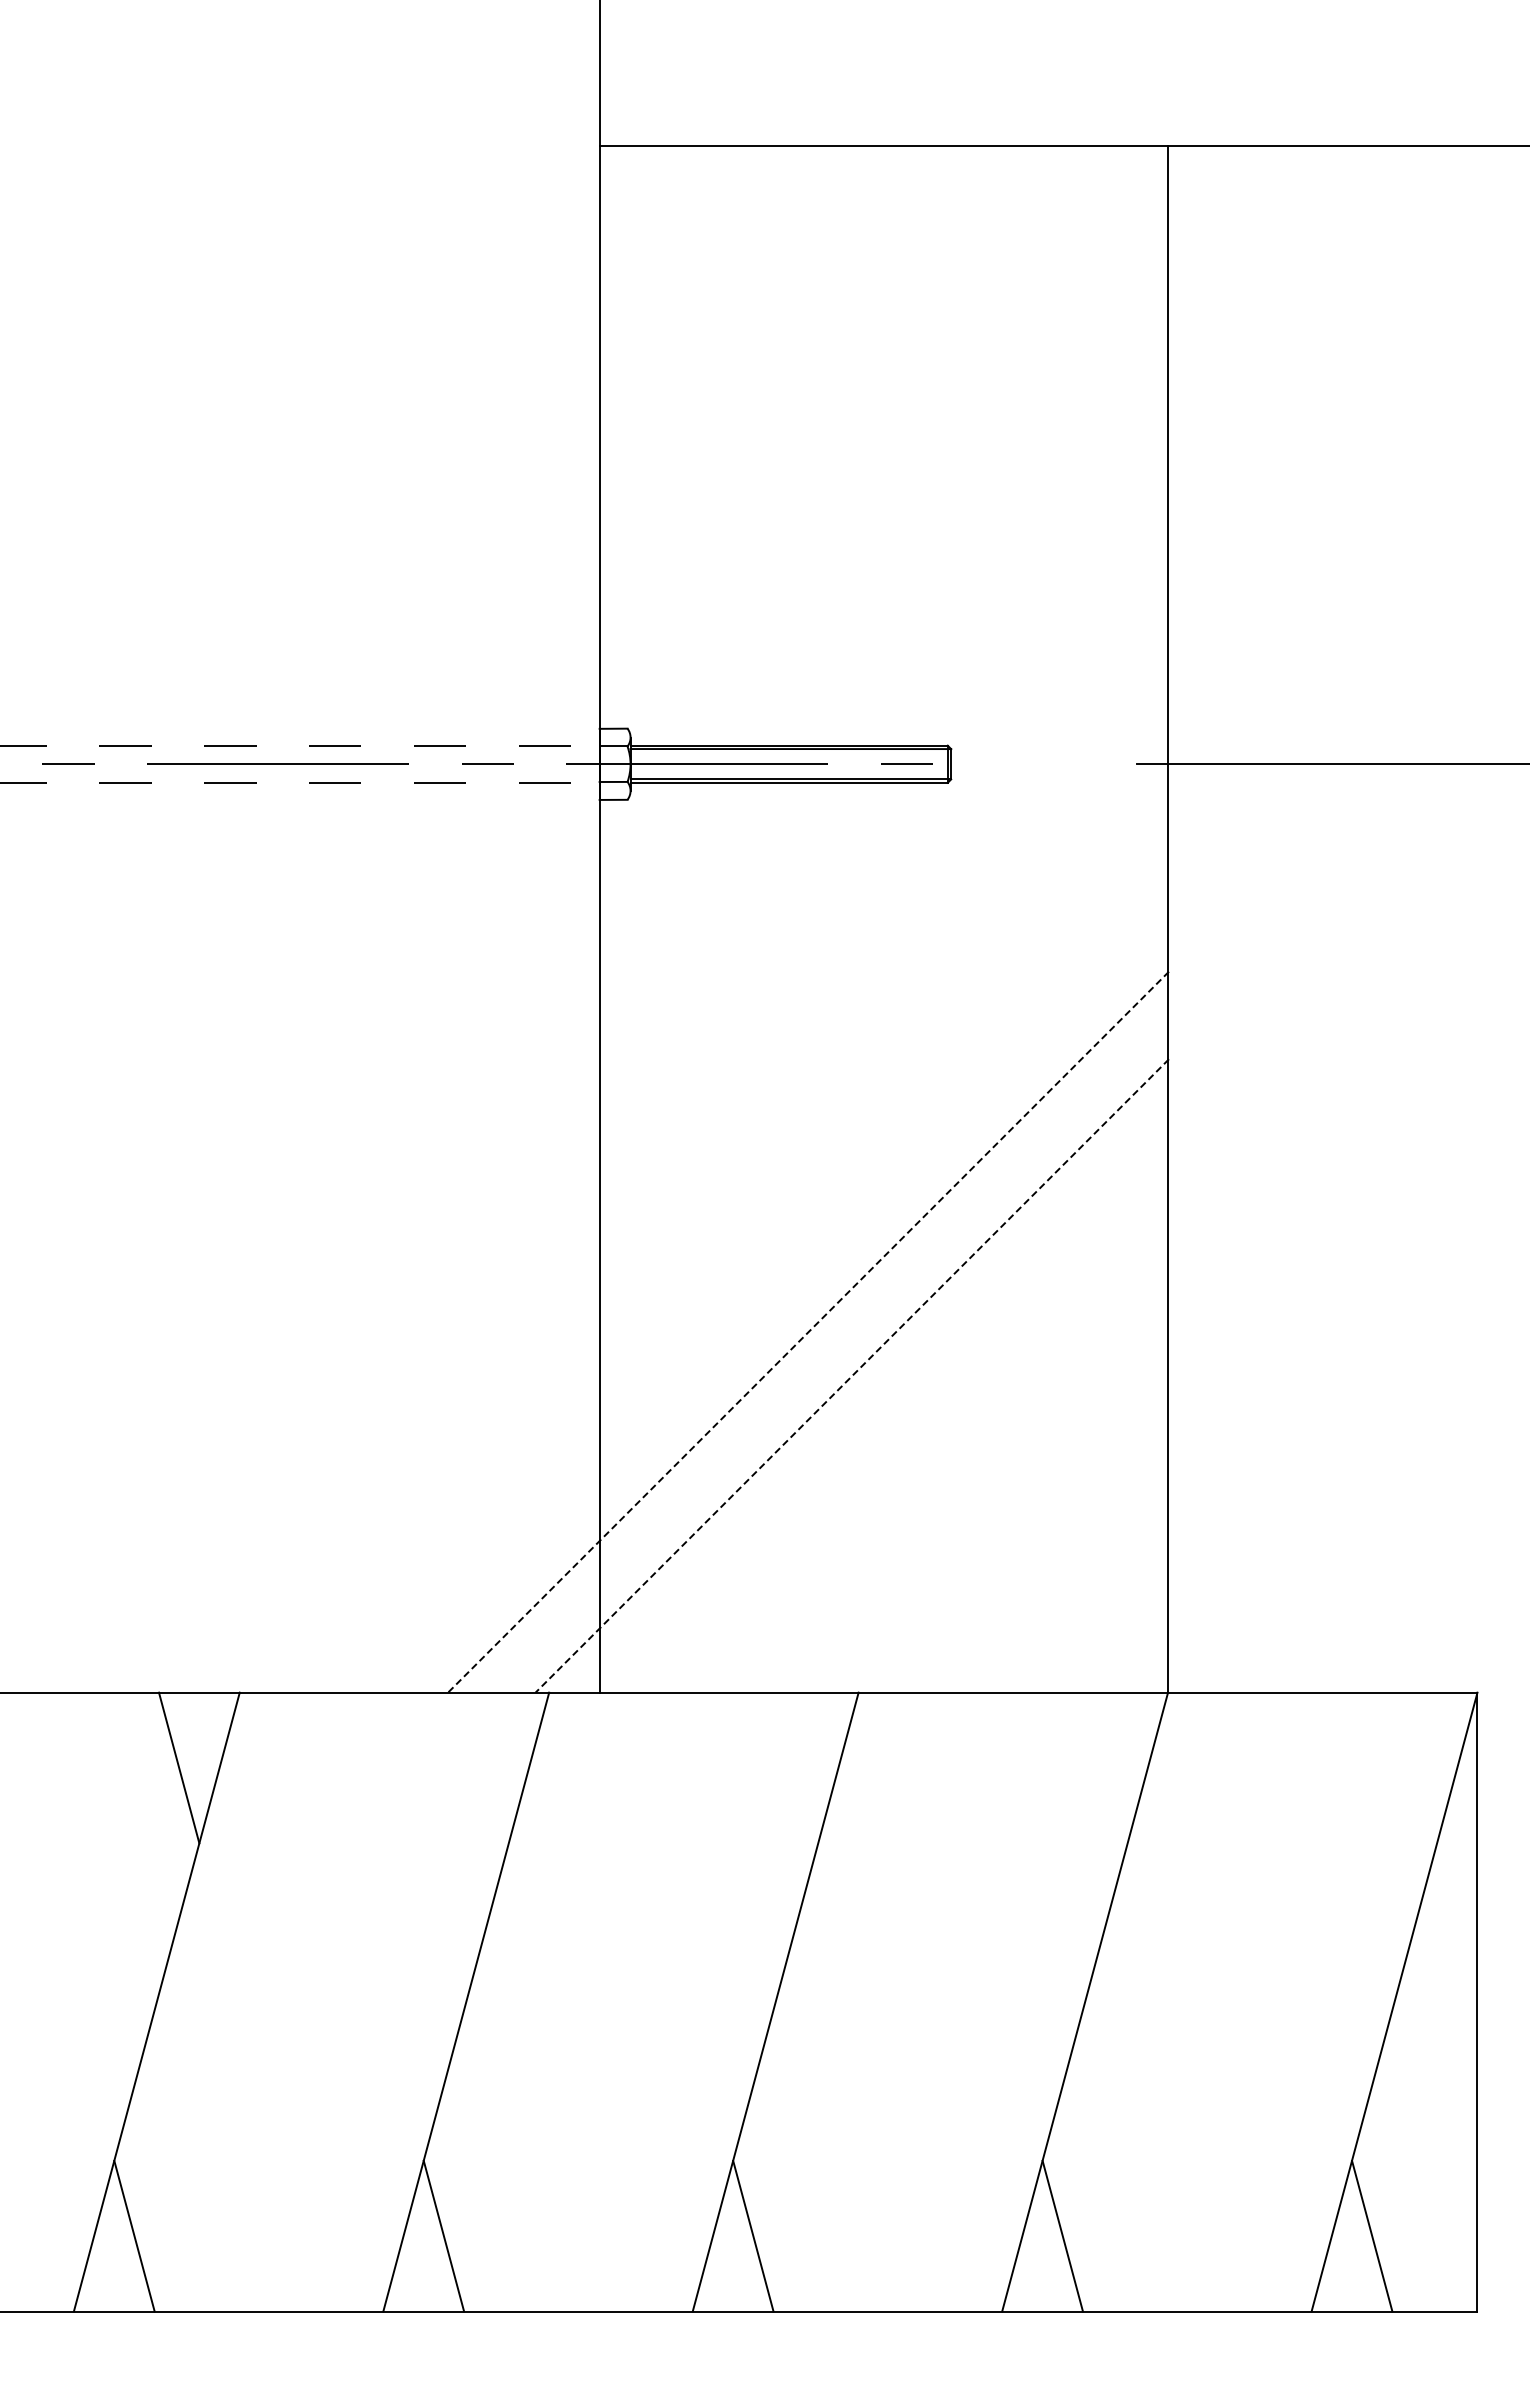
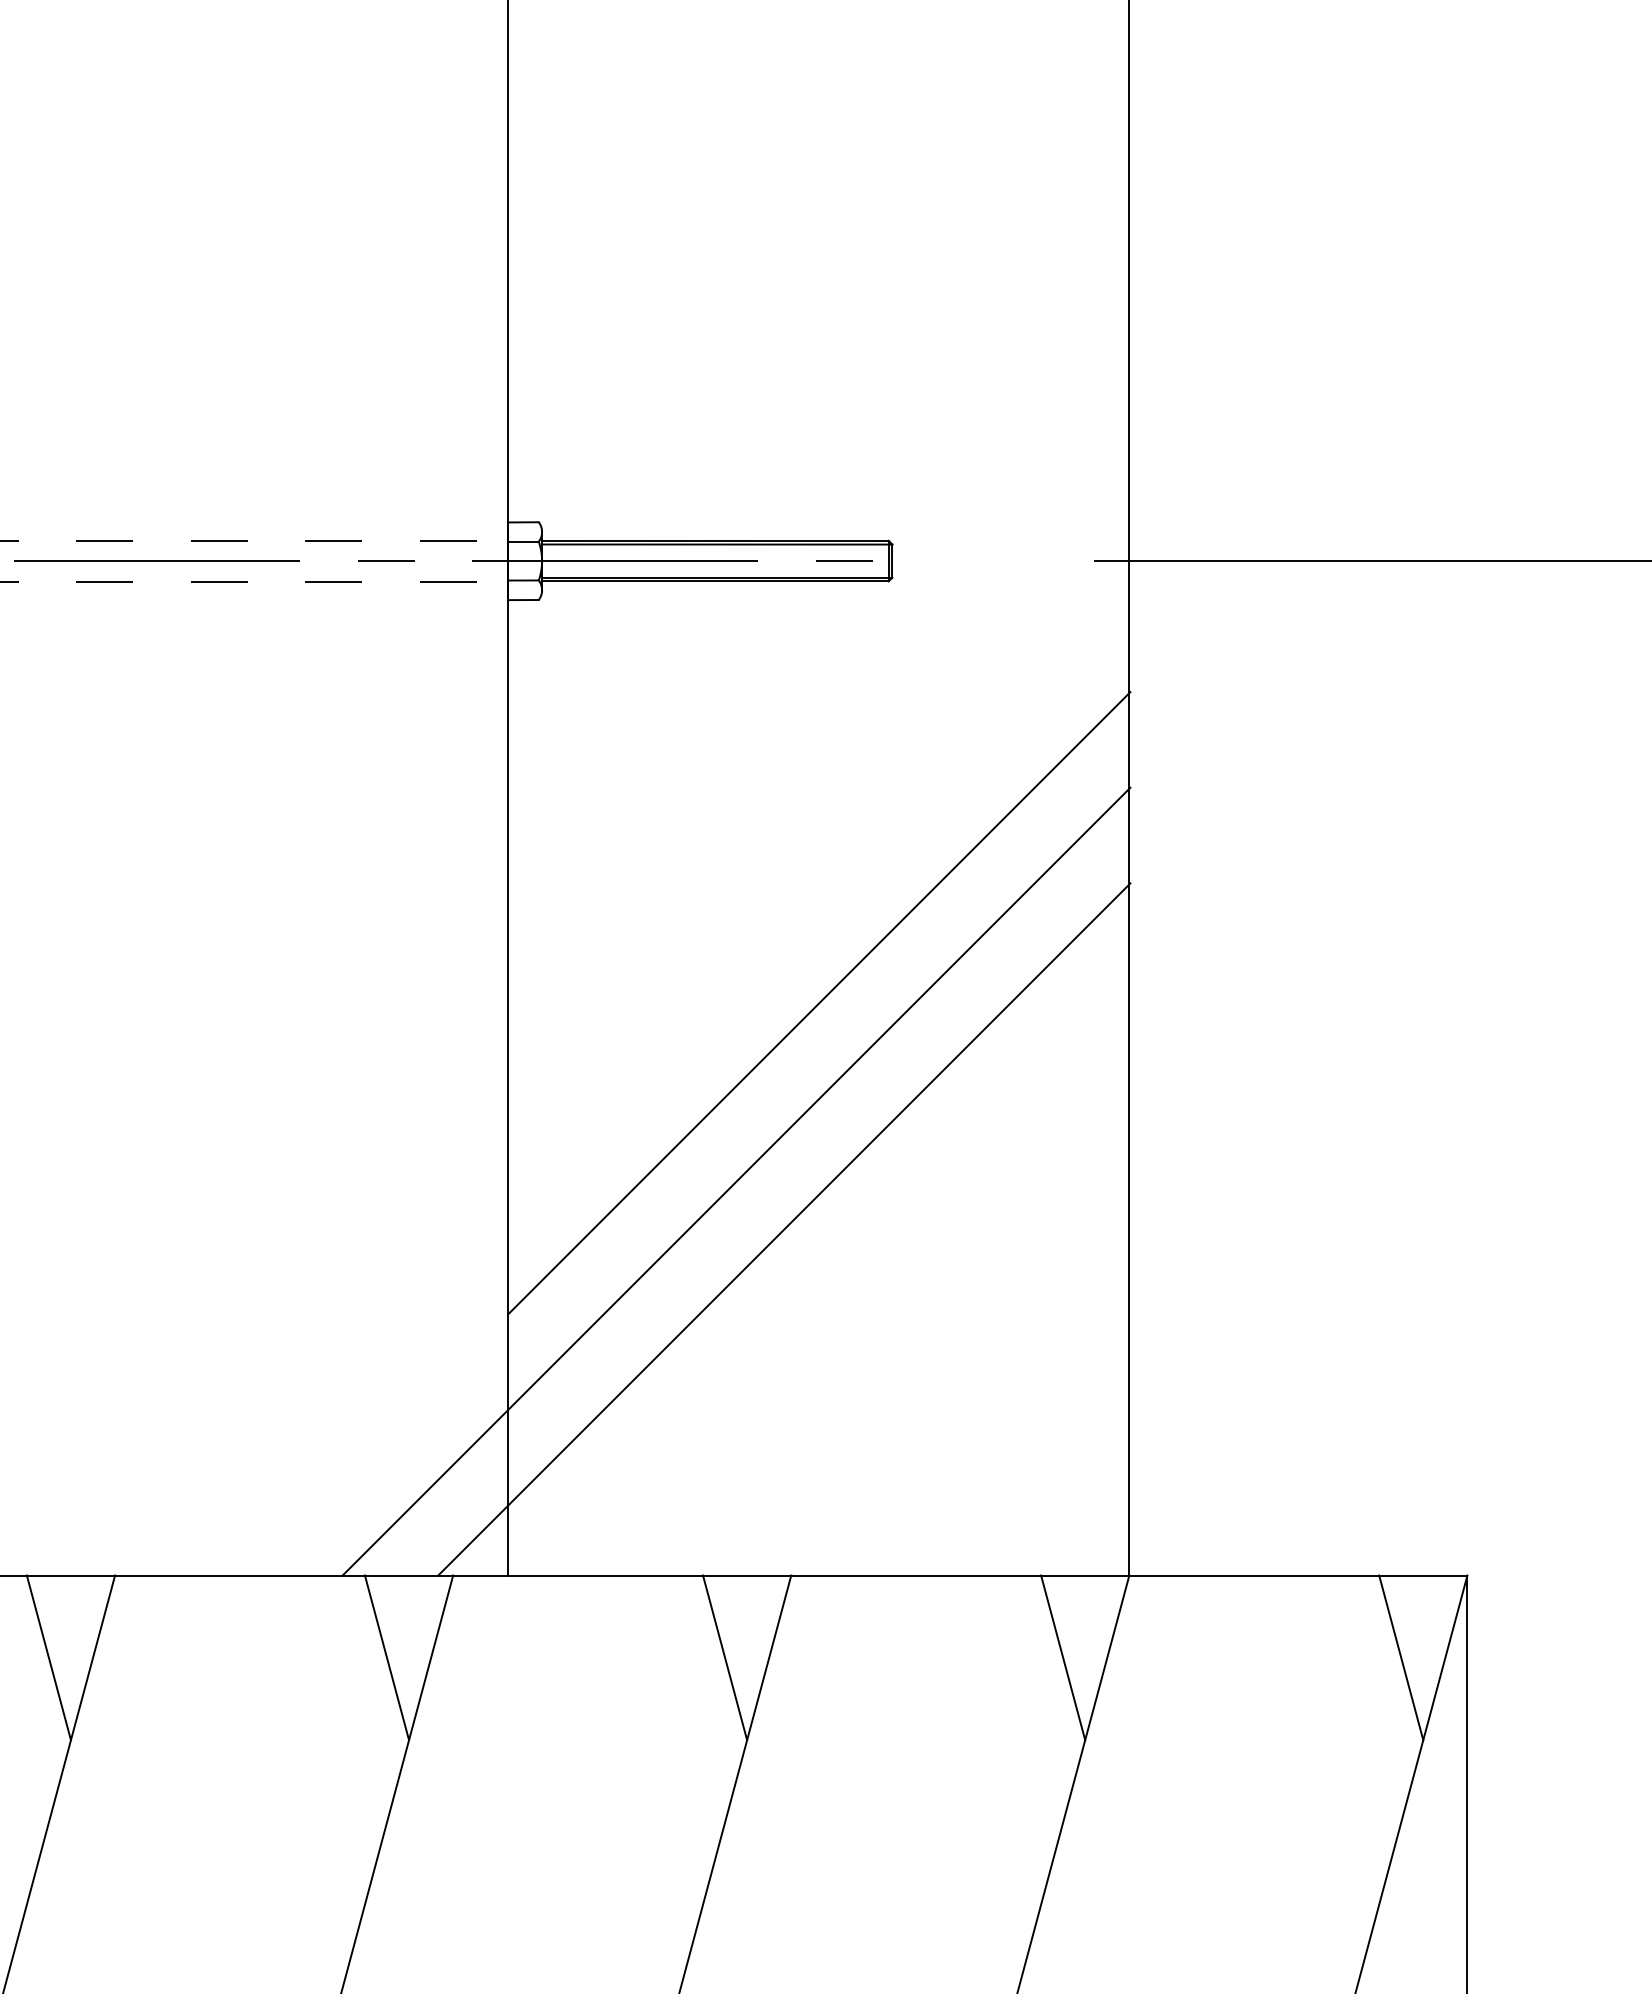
line: (883, 1168) -> (818, 1002), added
line: (808, 1332) -> (736, 1181), dashed -> solid
line: (852, 1375) -> (784, 1228), dashed -> solid
line: (488, 1767) -> (386, 1657), added
line: (797, 1767) -> (724, 1657), added
line: (1107, 1767) -> (1063, 1657), added
line: (1416, 1767) -> (1400, 1657), added

